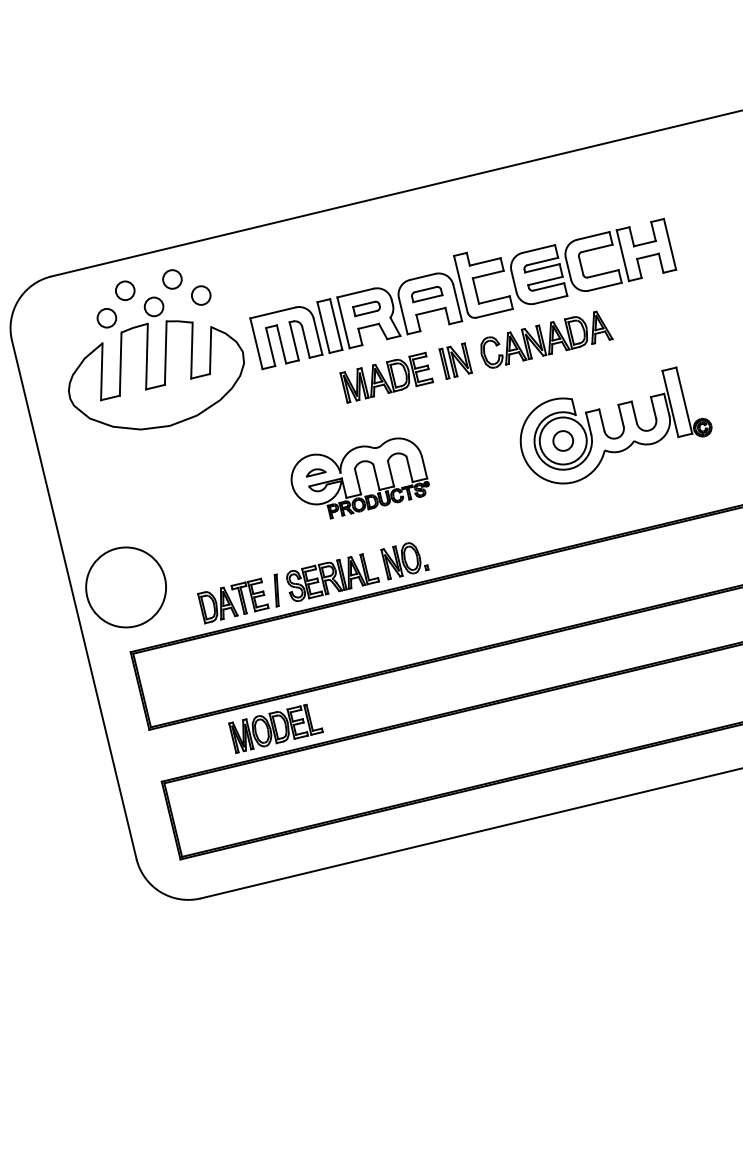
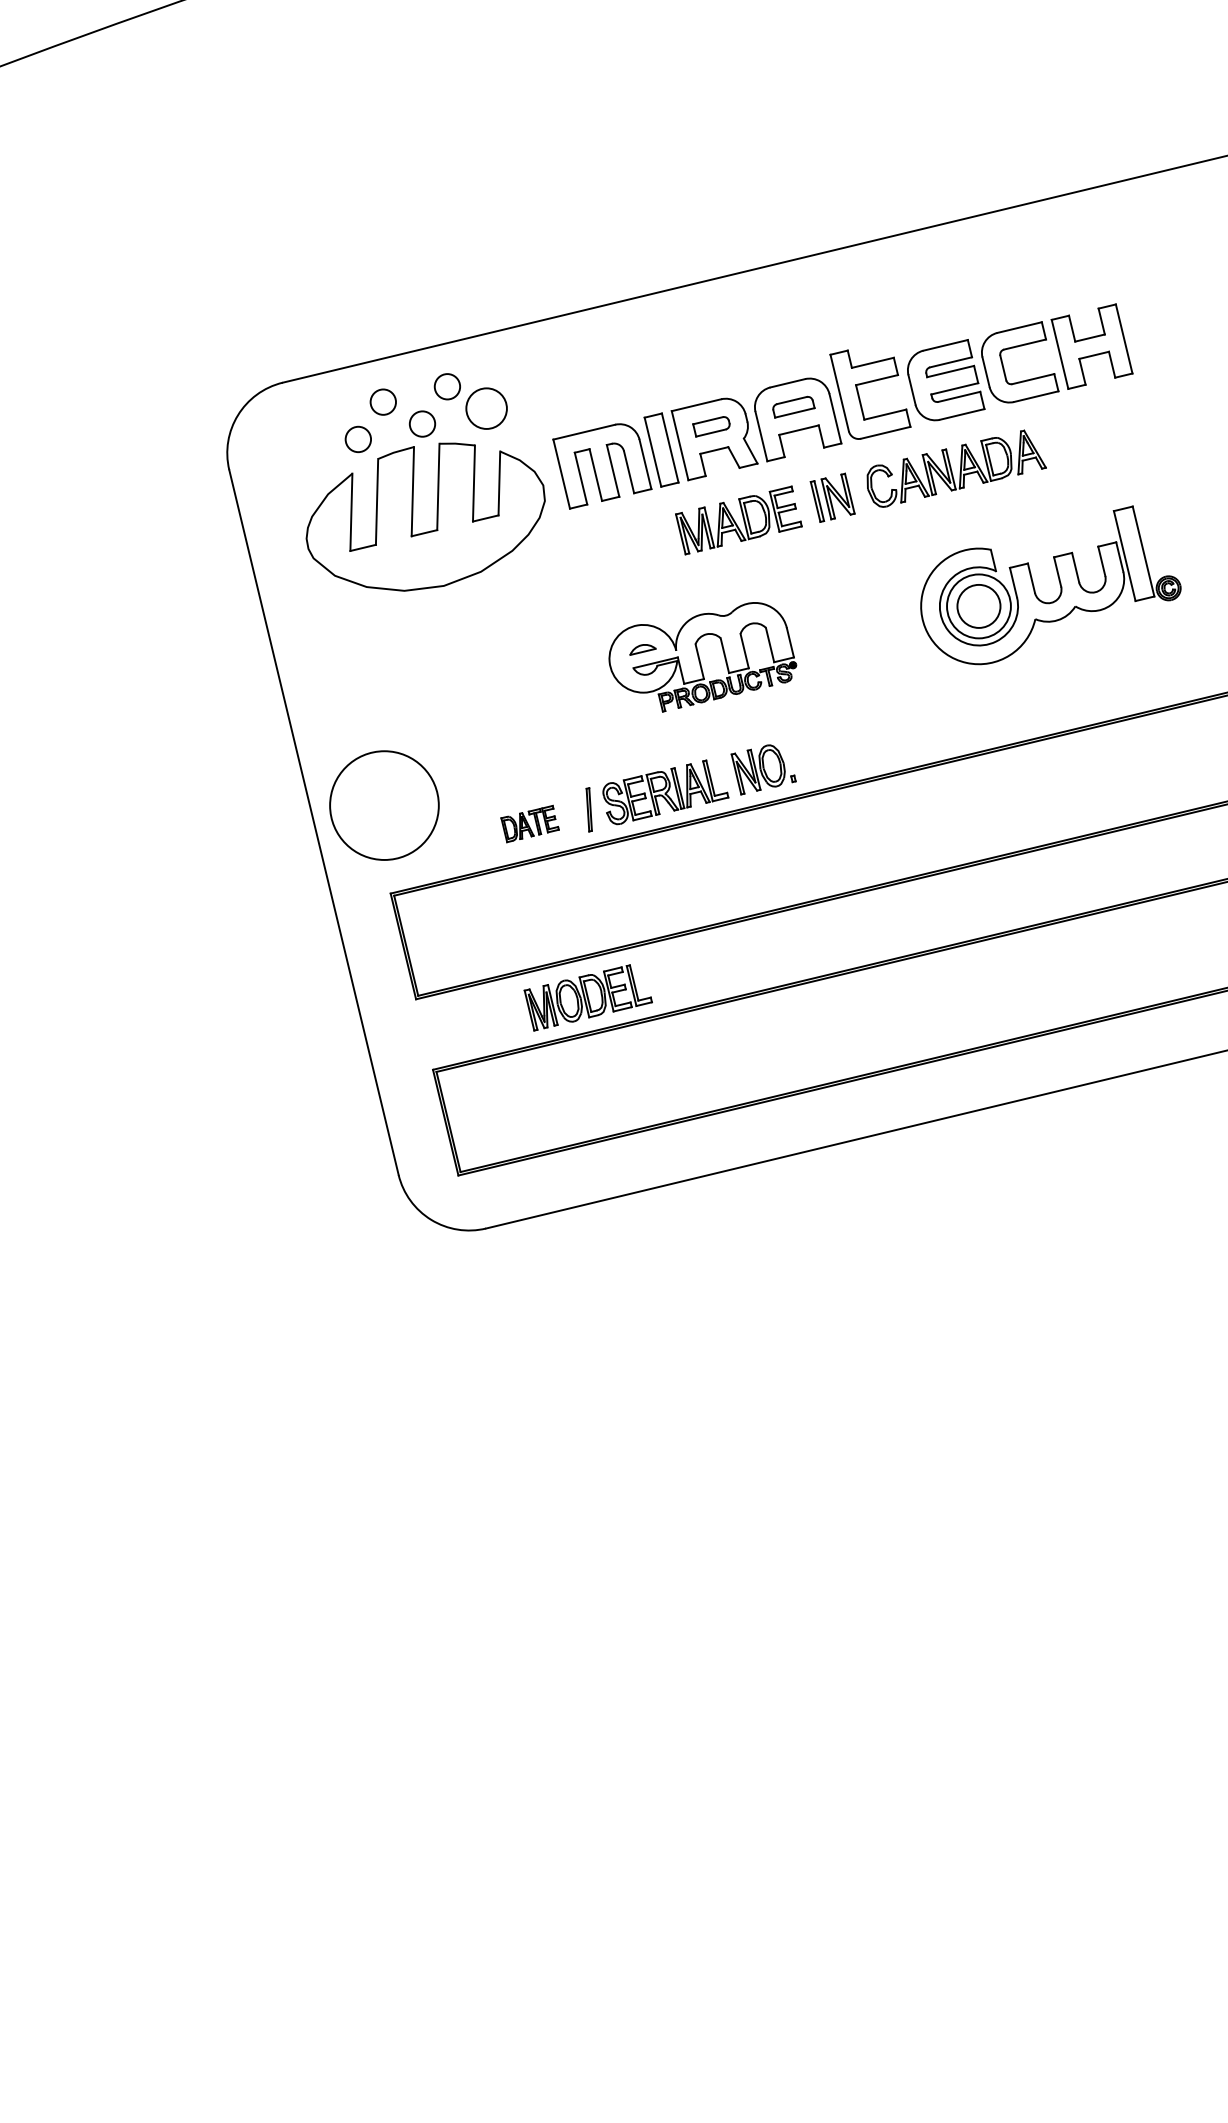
circle: (201, 295) -> (486, 408), size x1.6
circle: (562, 440) -> (978, 605), size x1.6
part: (232, 600) -> (529, 823), size x0.6

